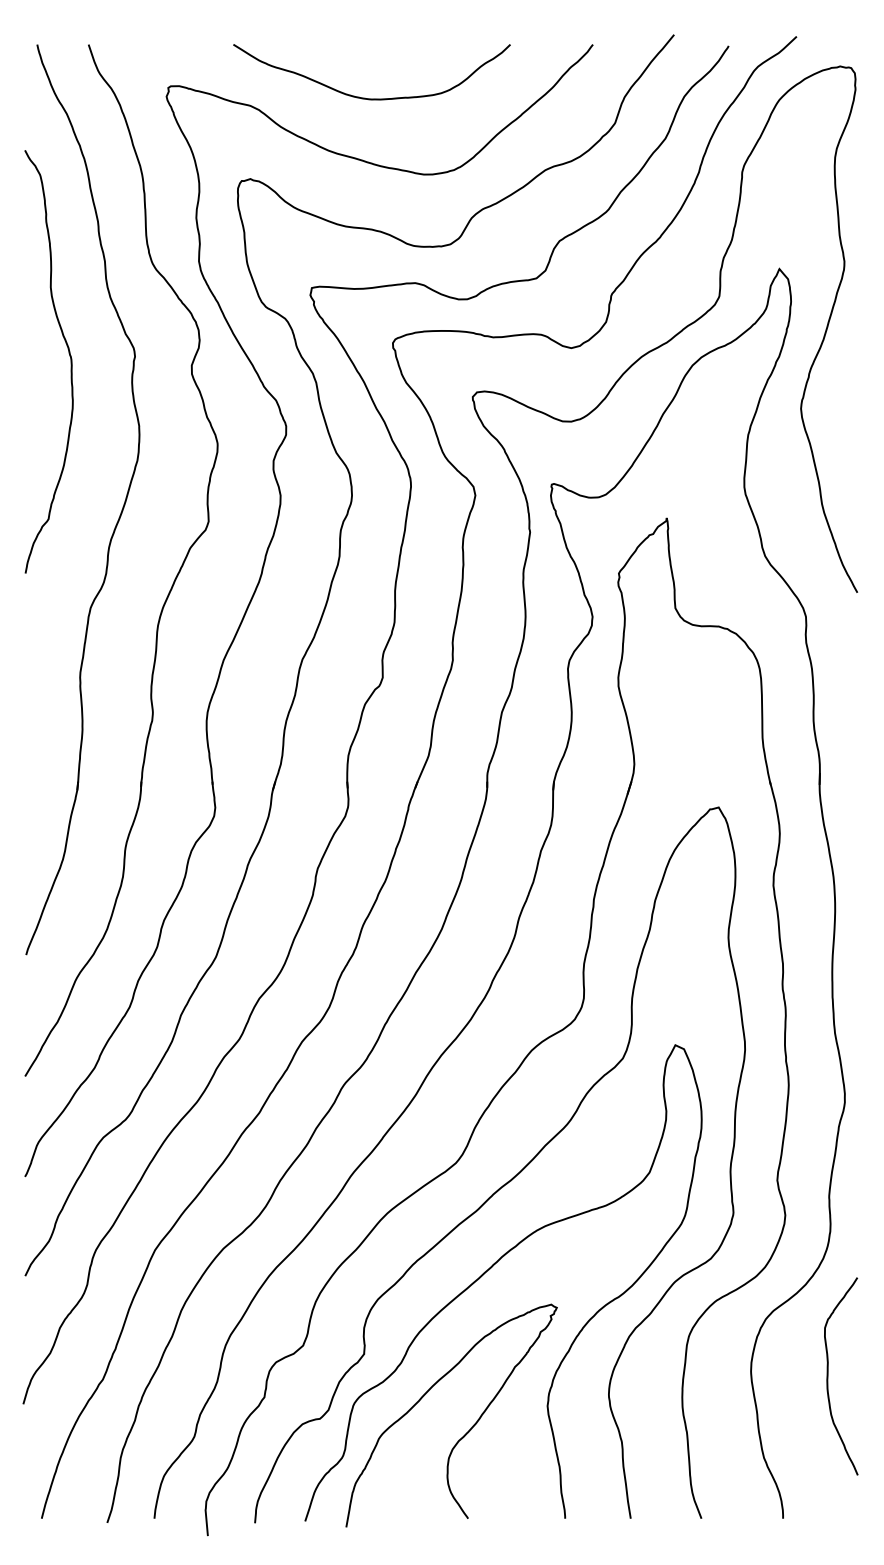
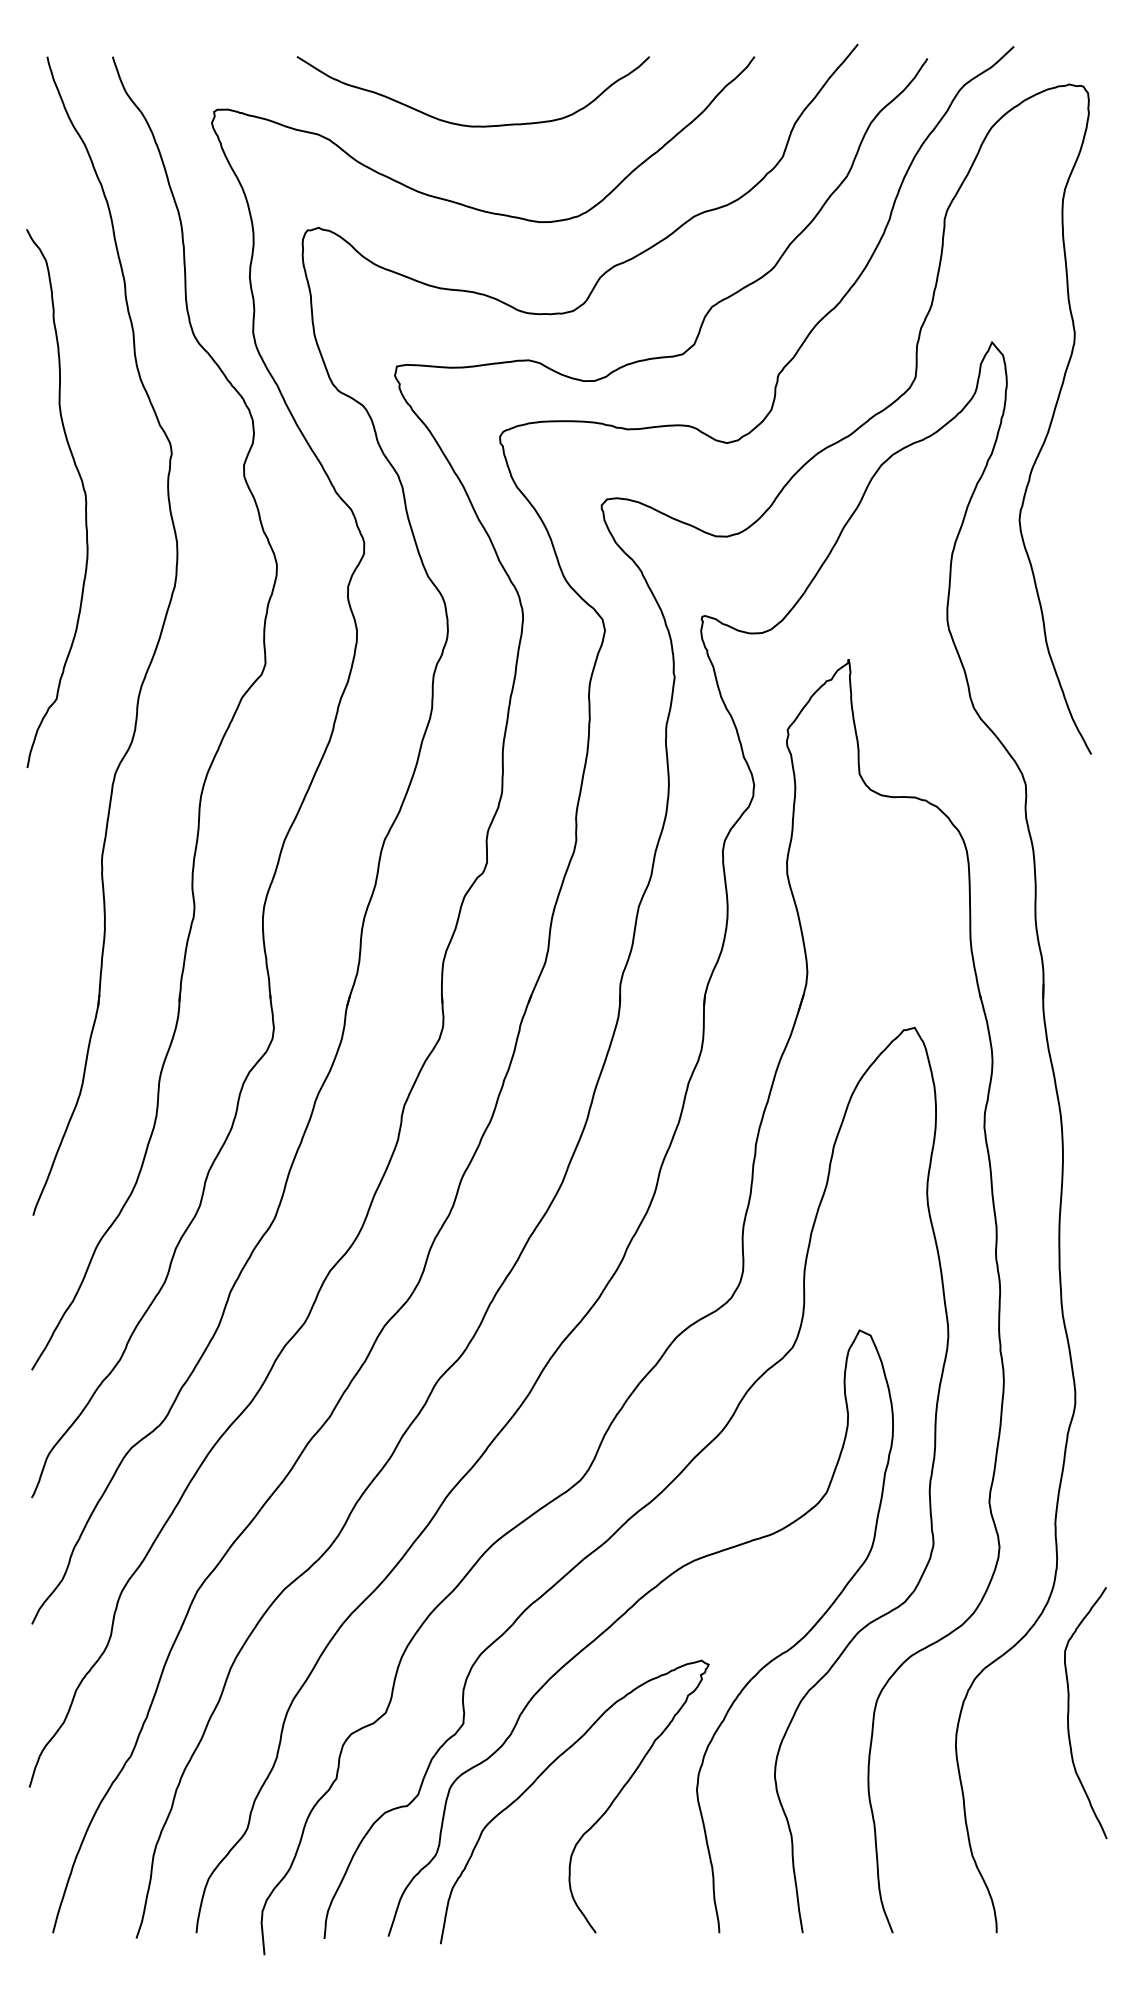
curve: (68, 353) -> (82, 488), moved
curve: (828, 1376) -> (1069, 1713), moved

